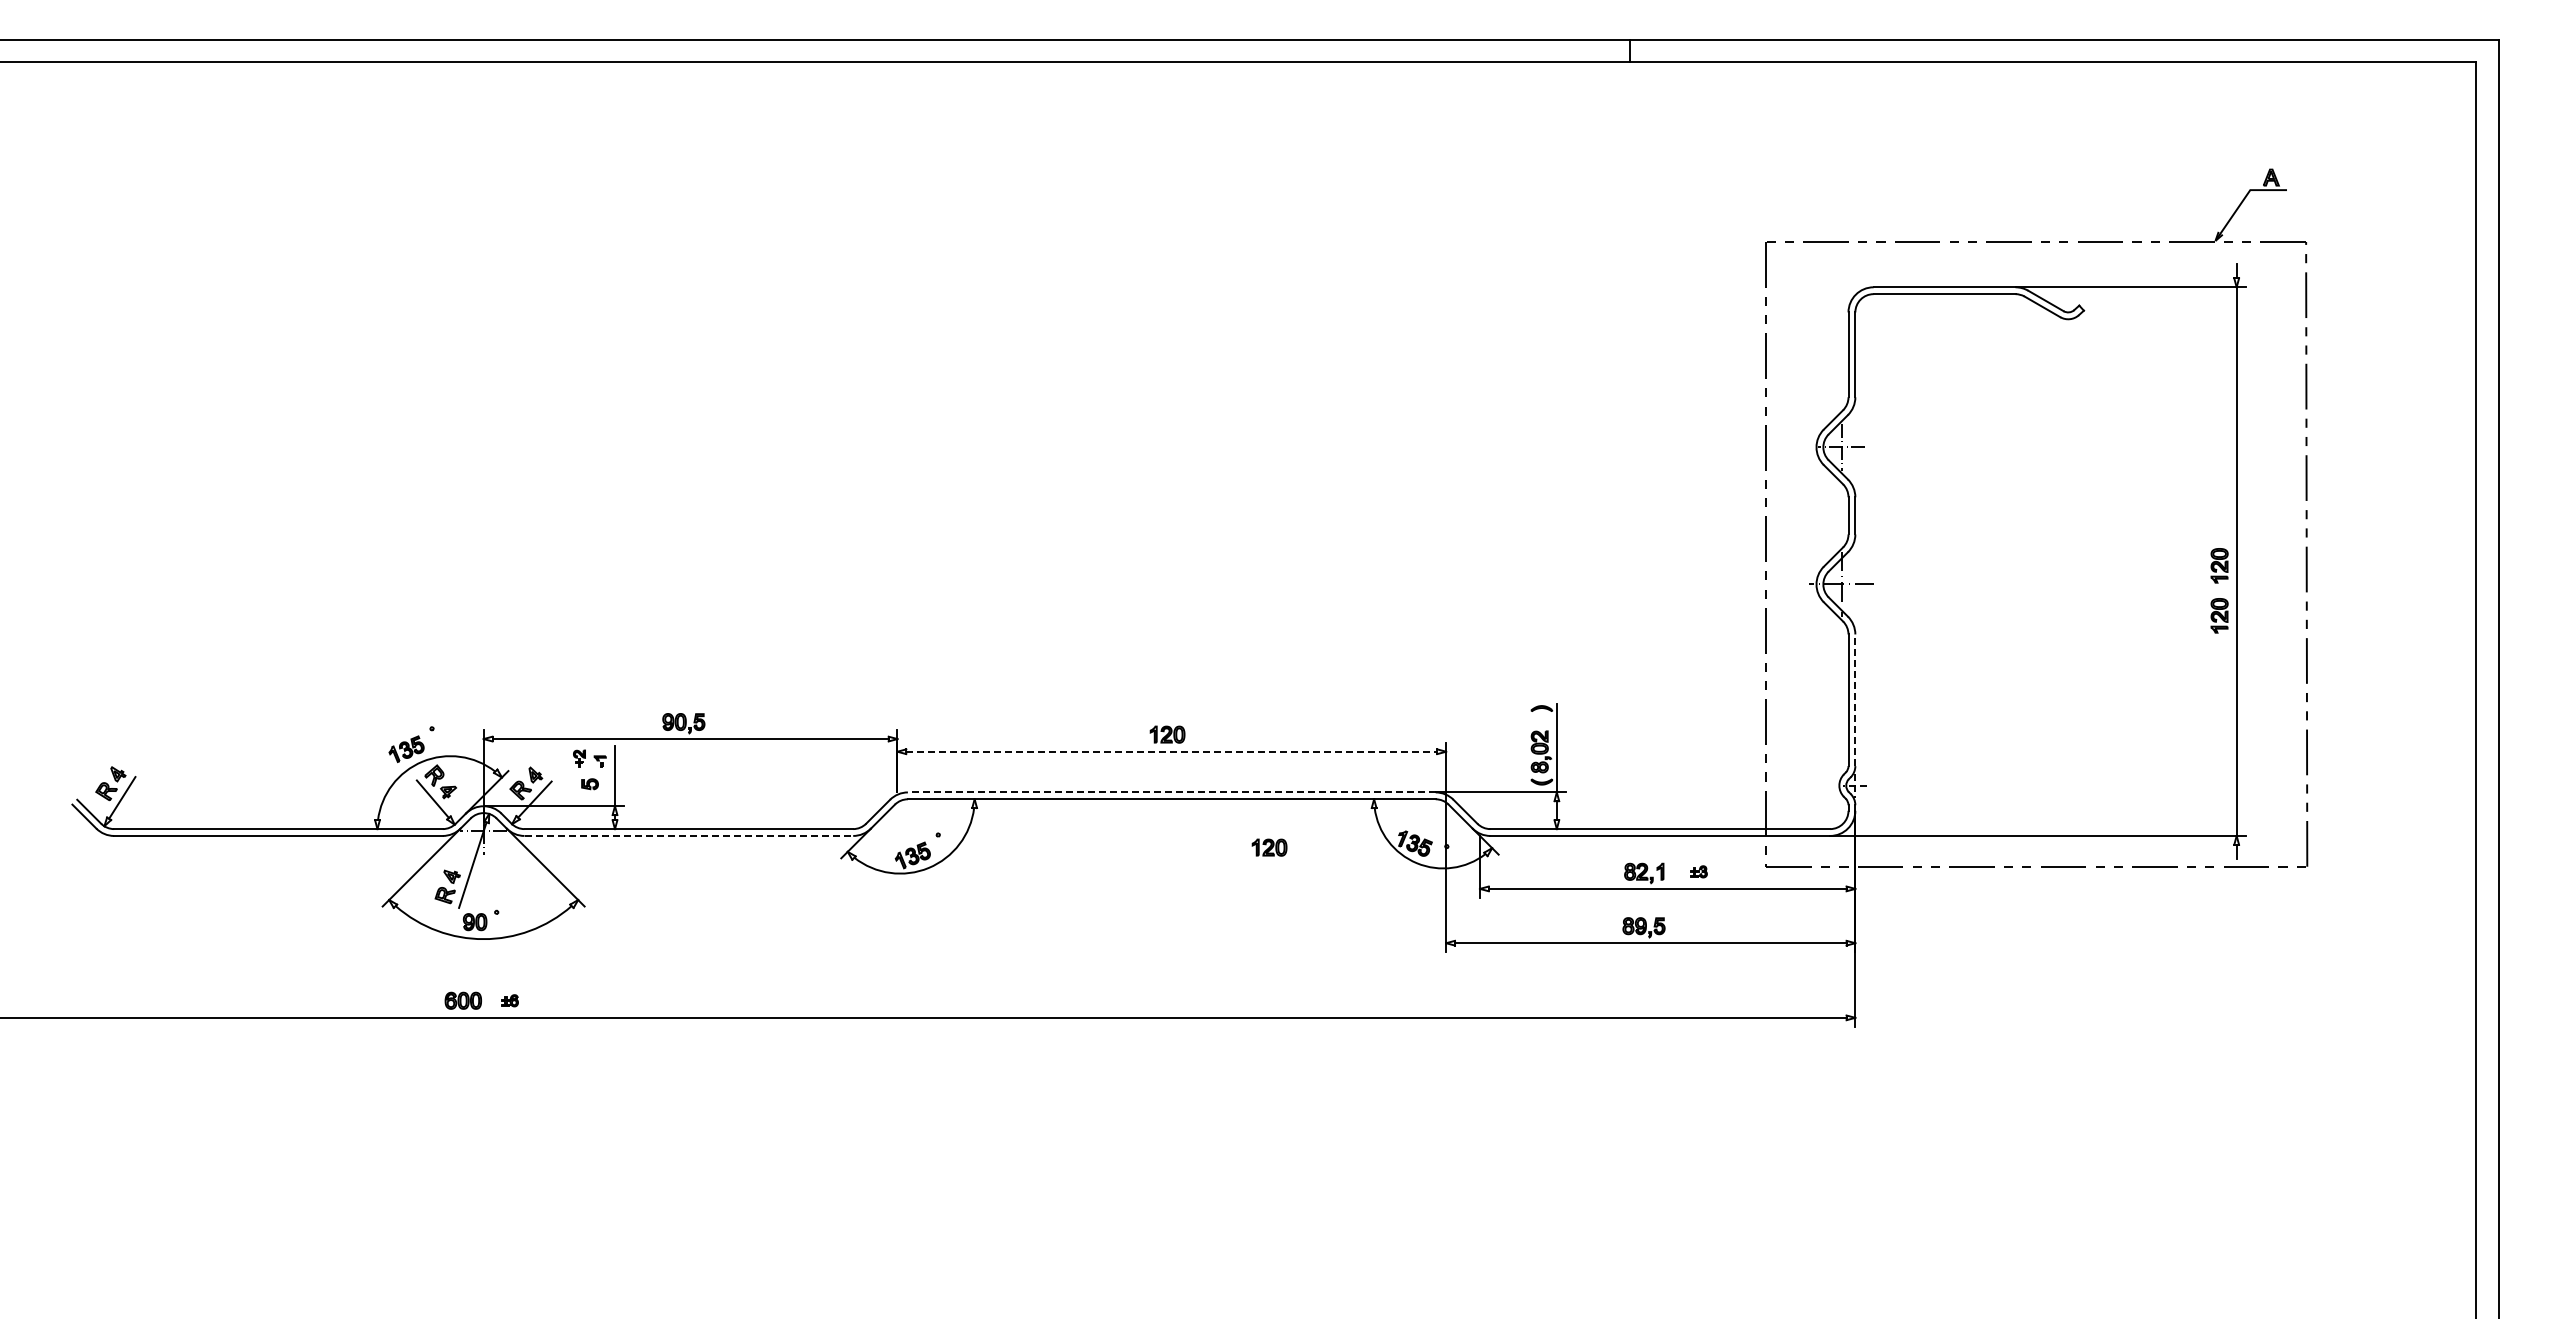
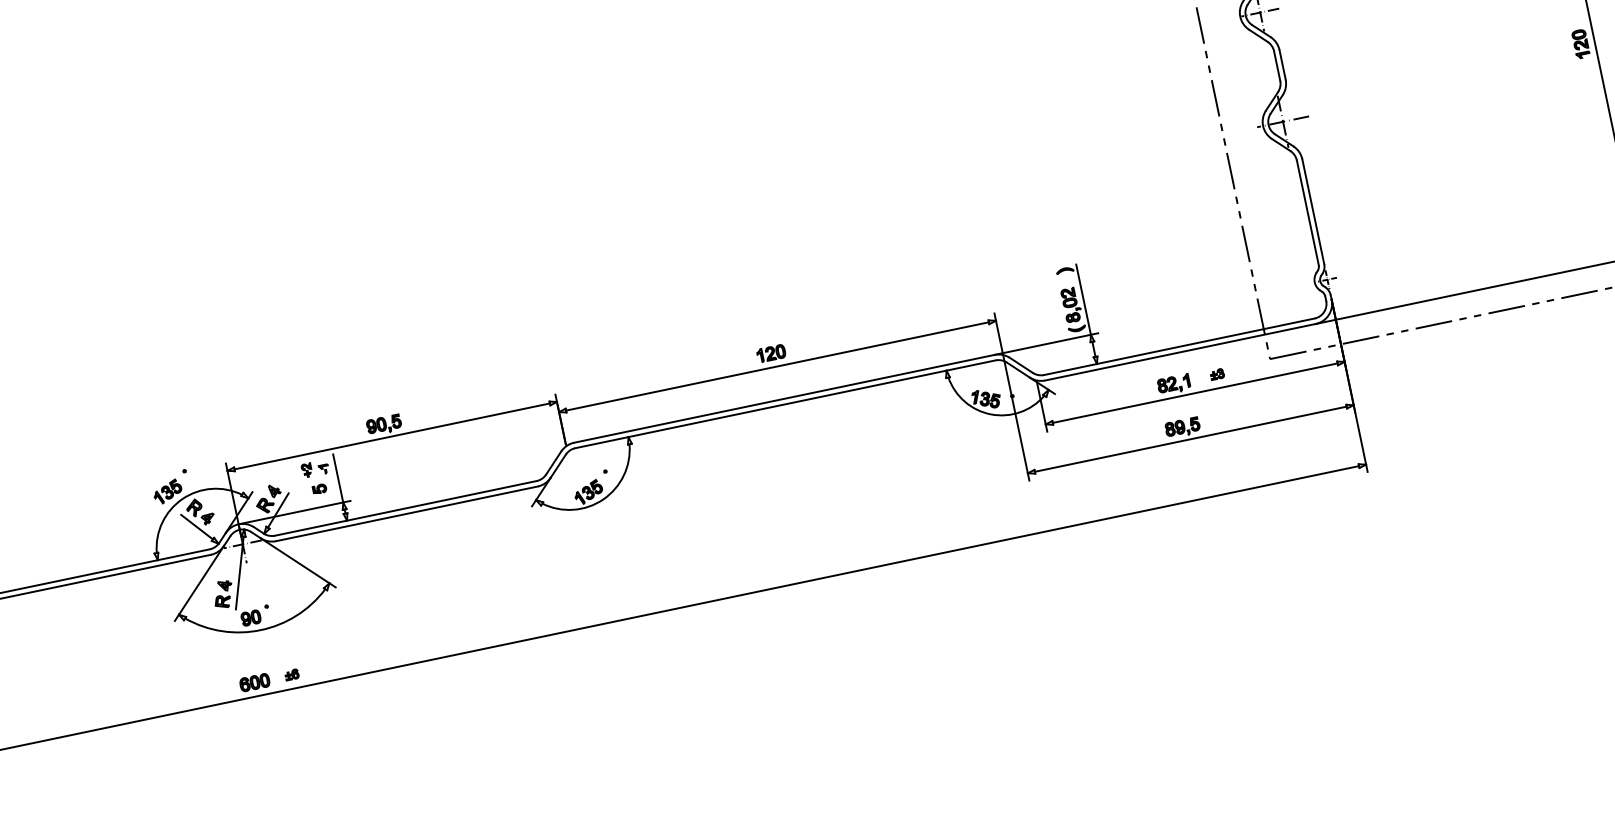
part: (2219, 615) -> (1589, 83), removed
line: (1855, 700) -> (1313, 211), dashed -> solid
line: (1171, 751) -> (777, 366), dashed -> solid
line: (1171, 792) -> (784, 398), dashed -> solid
line: (689, 835) -> (407, 513), dashed -> solid
part: (1269, 847) -> (871, 426), removed

